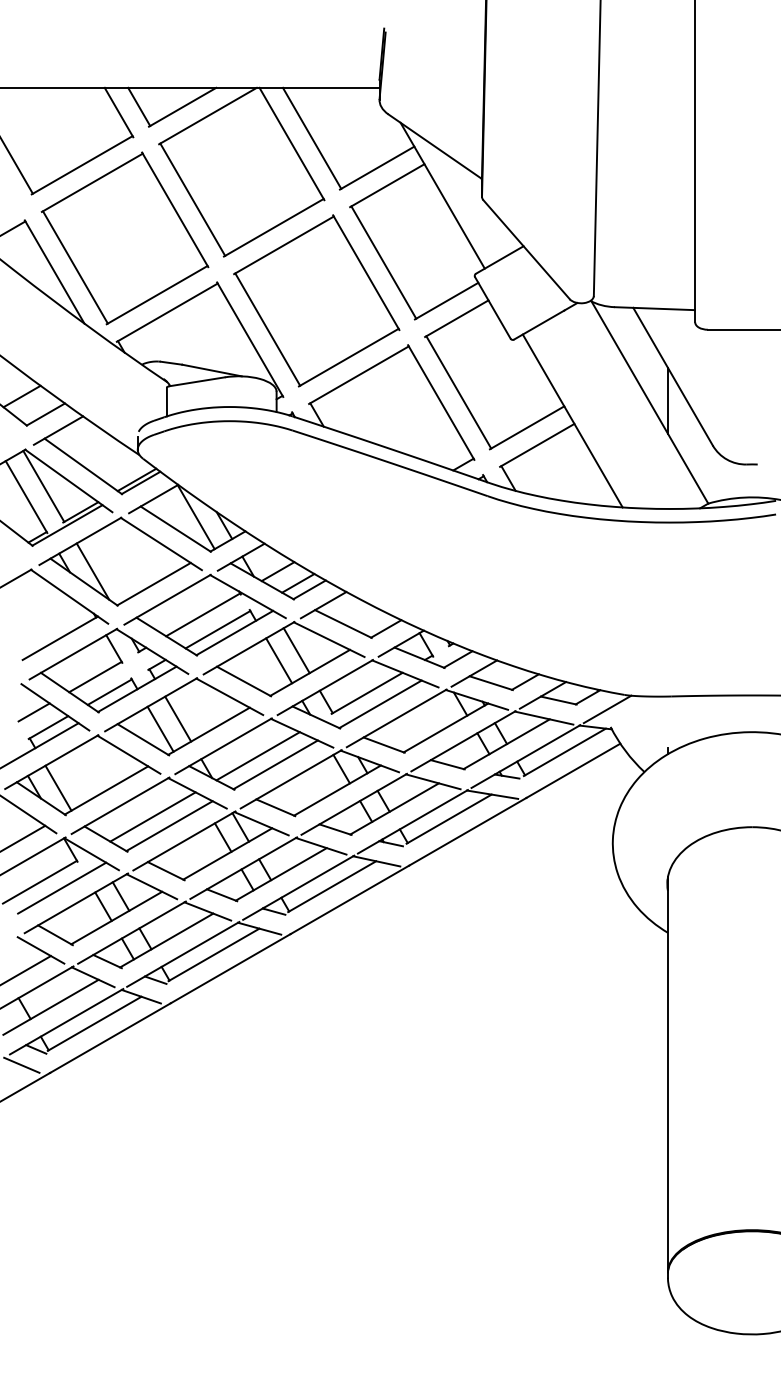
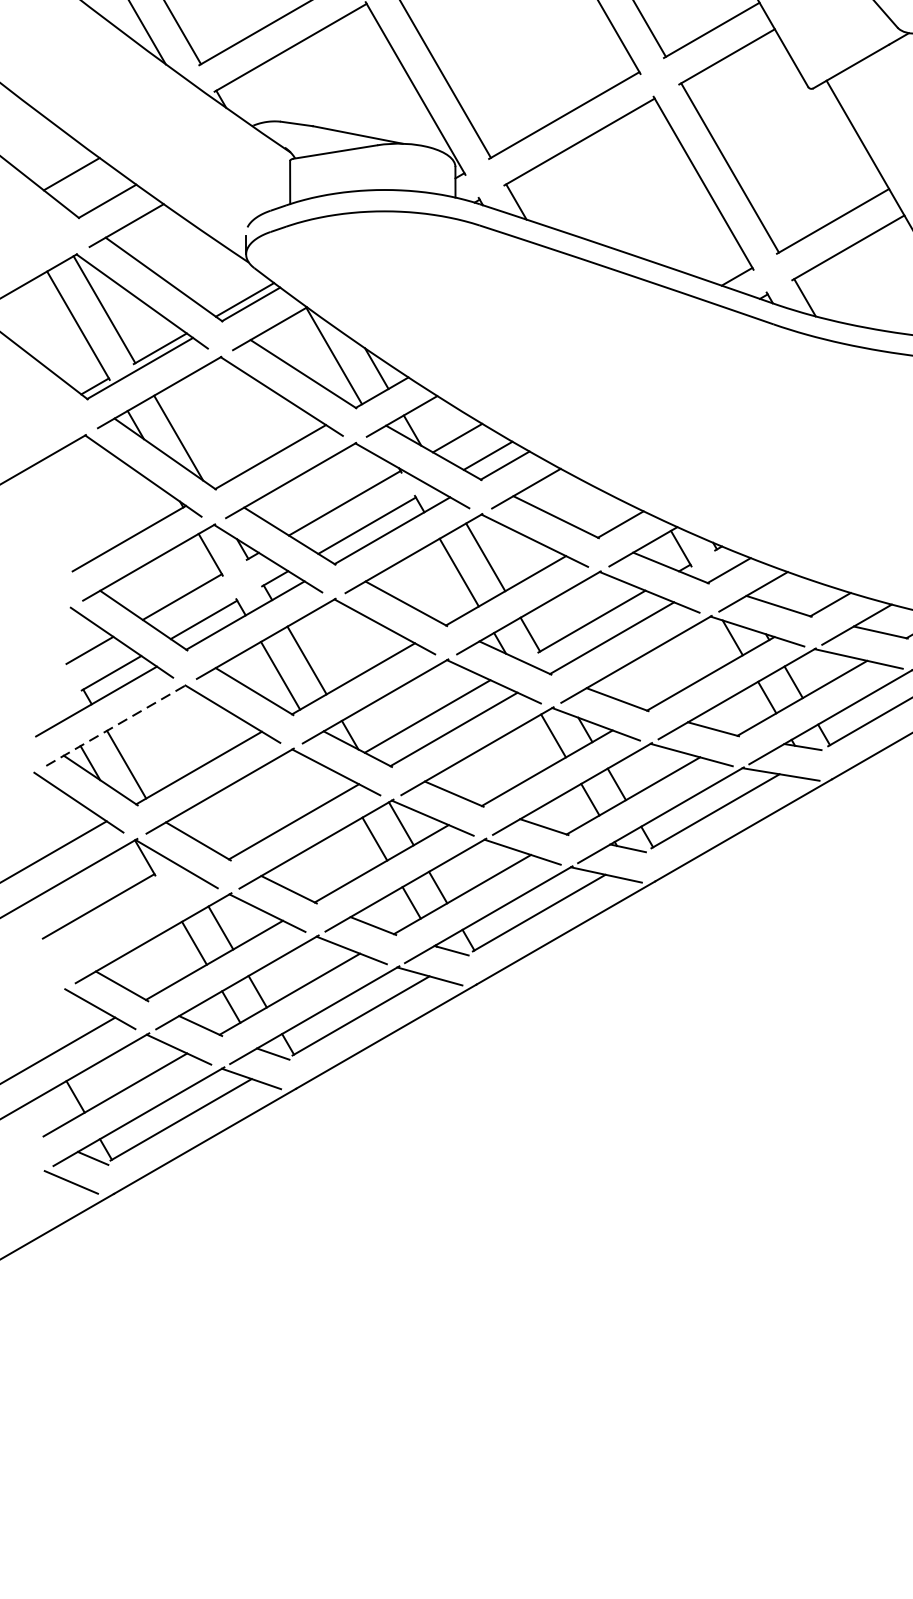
line: (51, 762) -> (116, 725), solid -> dashed
line: (152, 816) -> (268, 807), removed
line: (62, 887) -> (132, 914), removed

